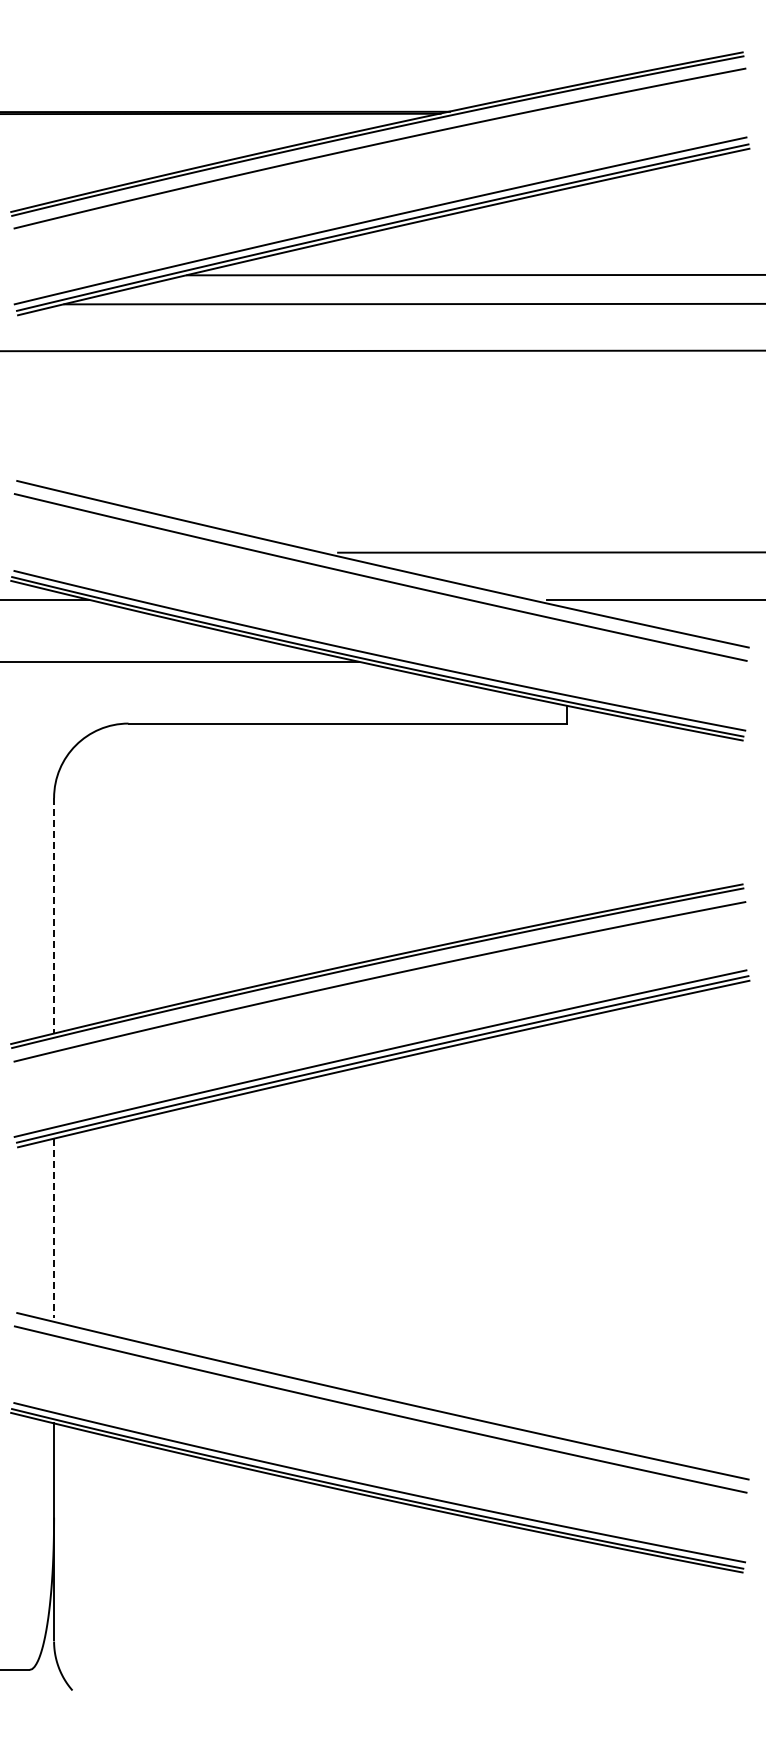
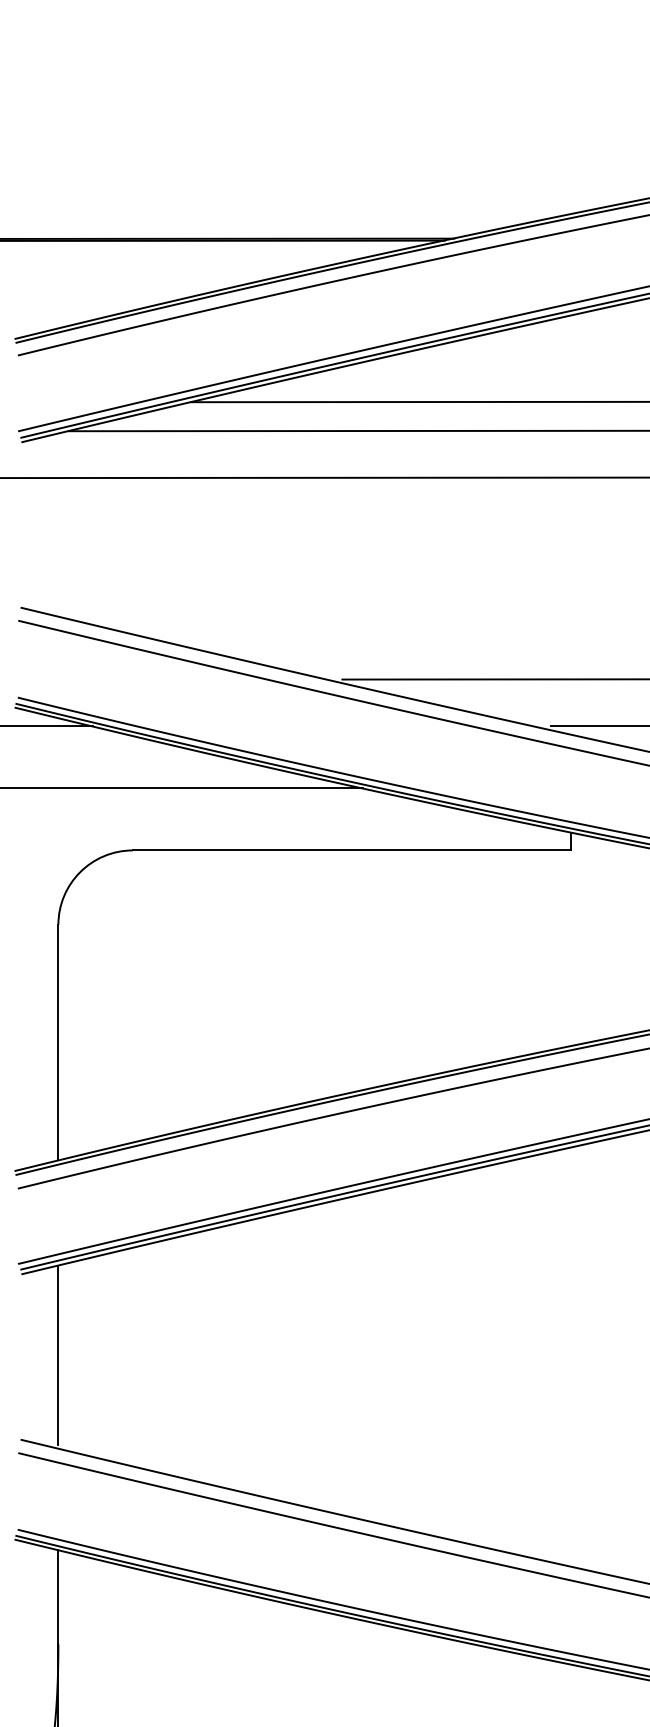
line: (54, 915) -> (58, 1042), dashed -> solid
line: (54, 1228) -> (58, 1355), dashed -> solid

